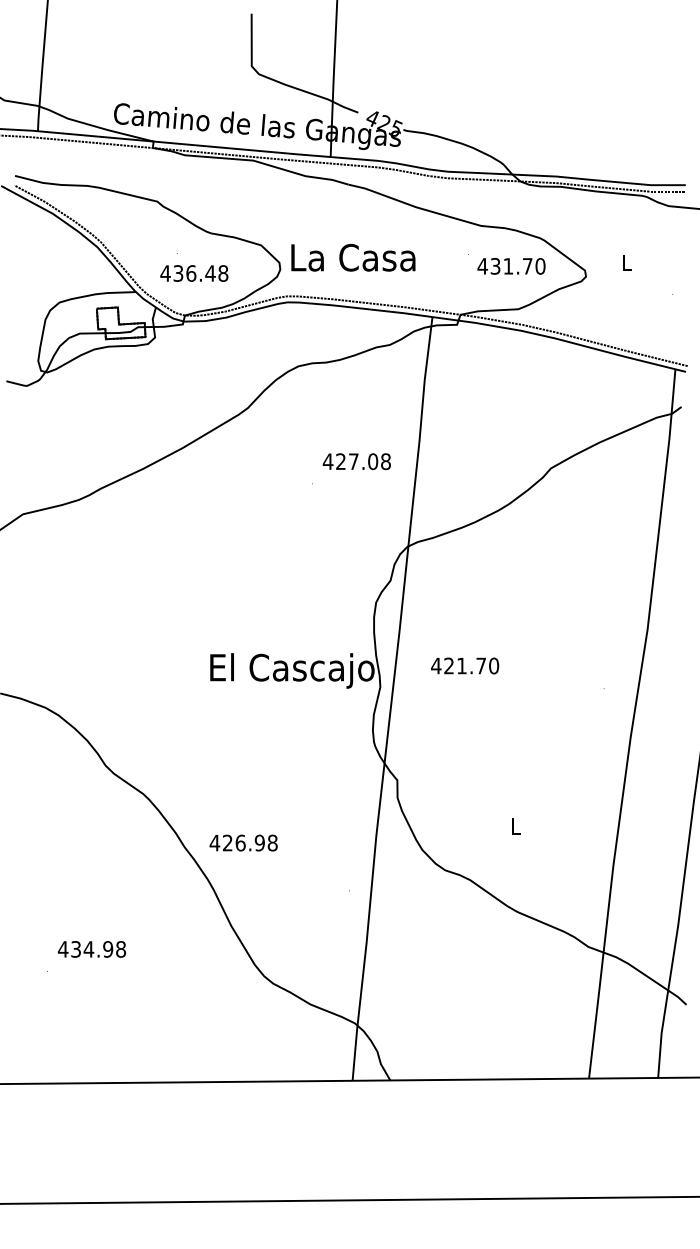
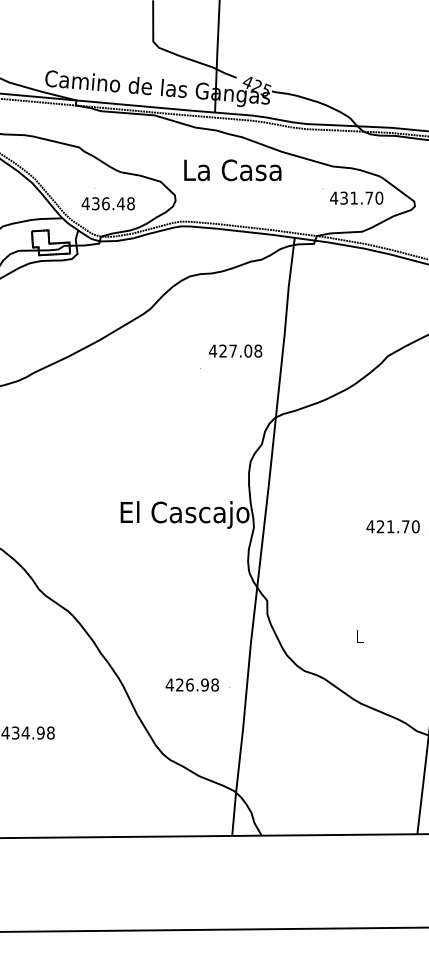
text: (353, 257) -> (232, 170), moved
text: (465, 665) -> (393, 526), moved
text: (243, 842) -> (192, 684), moved

